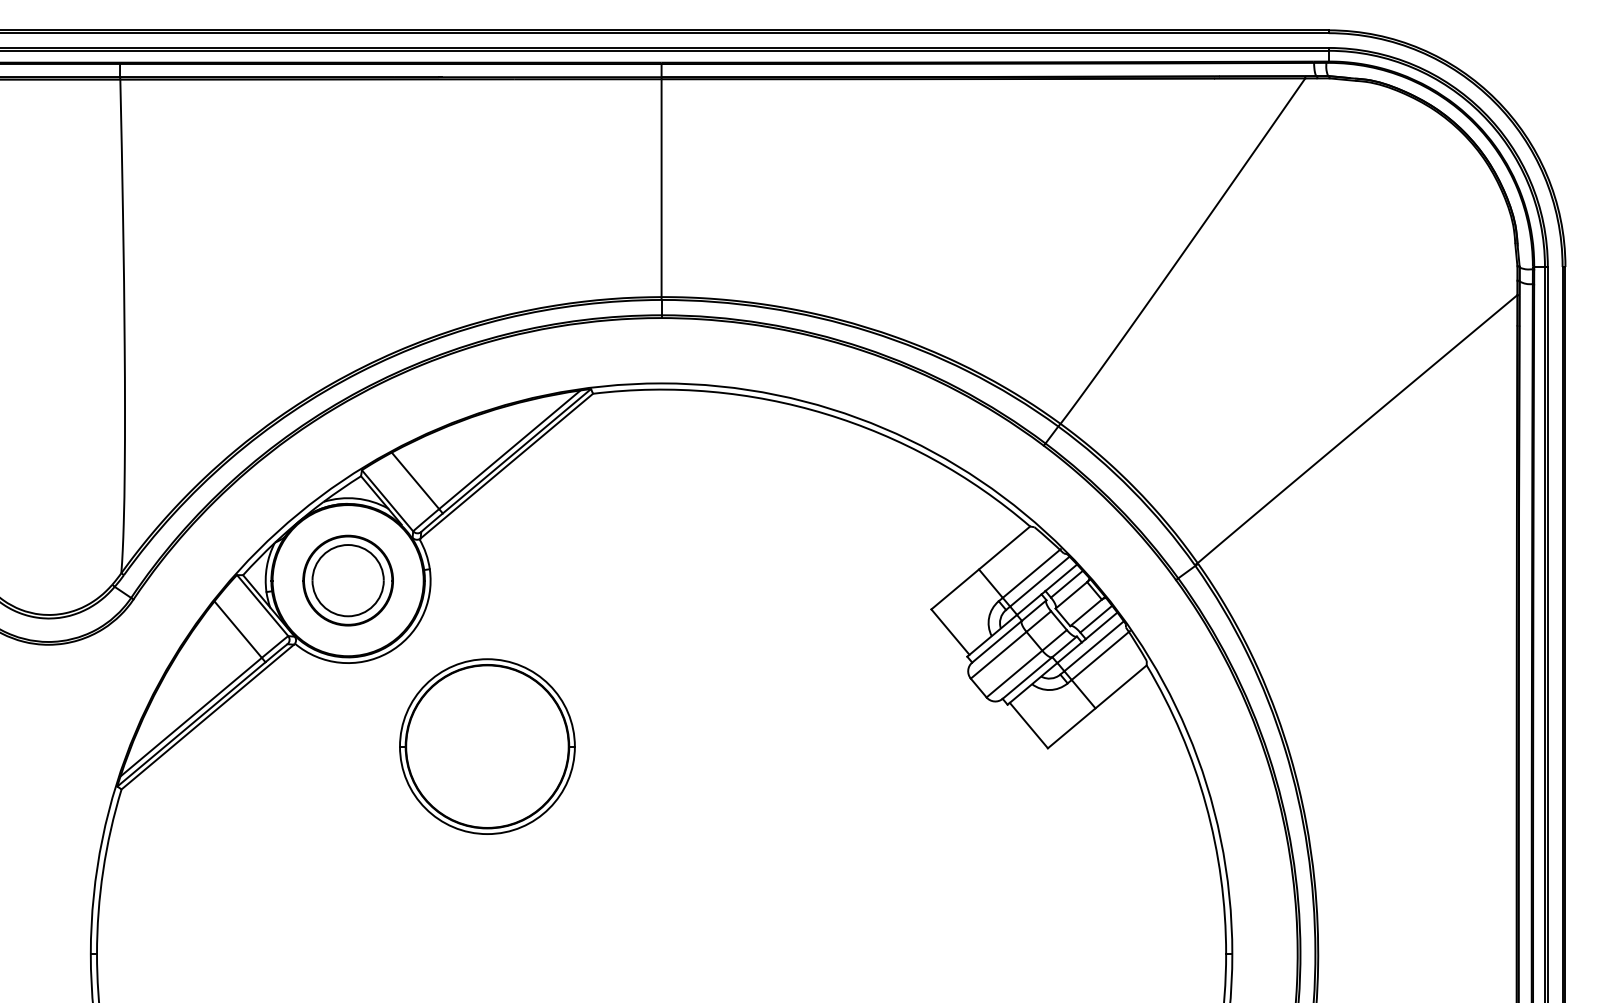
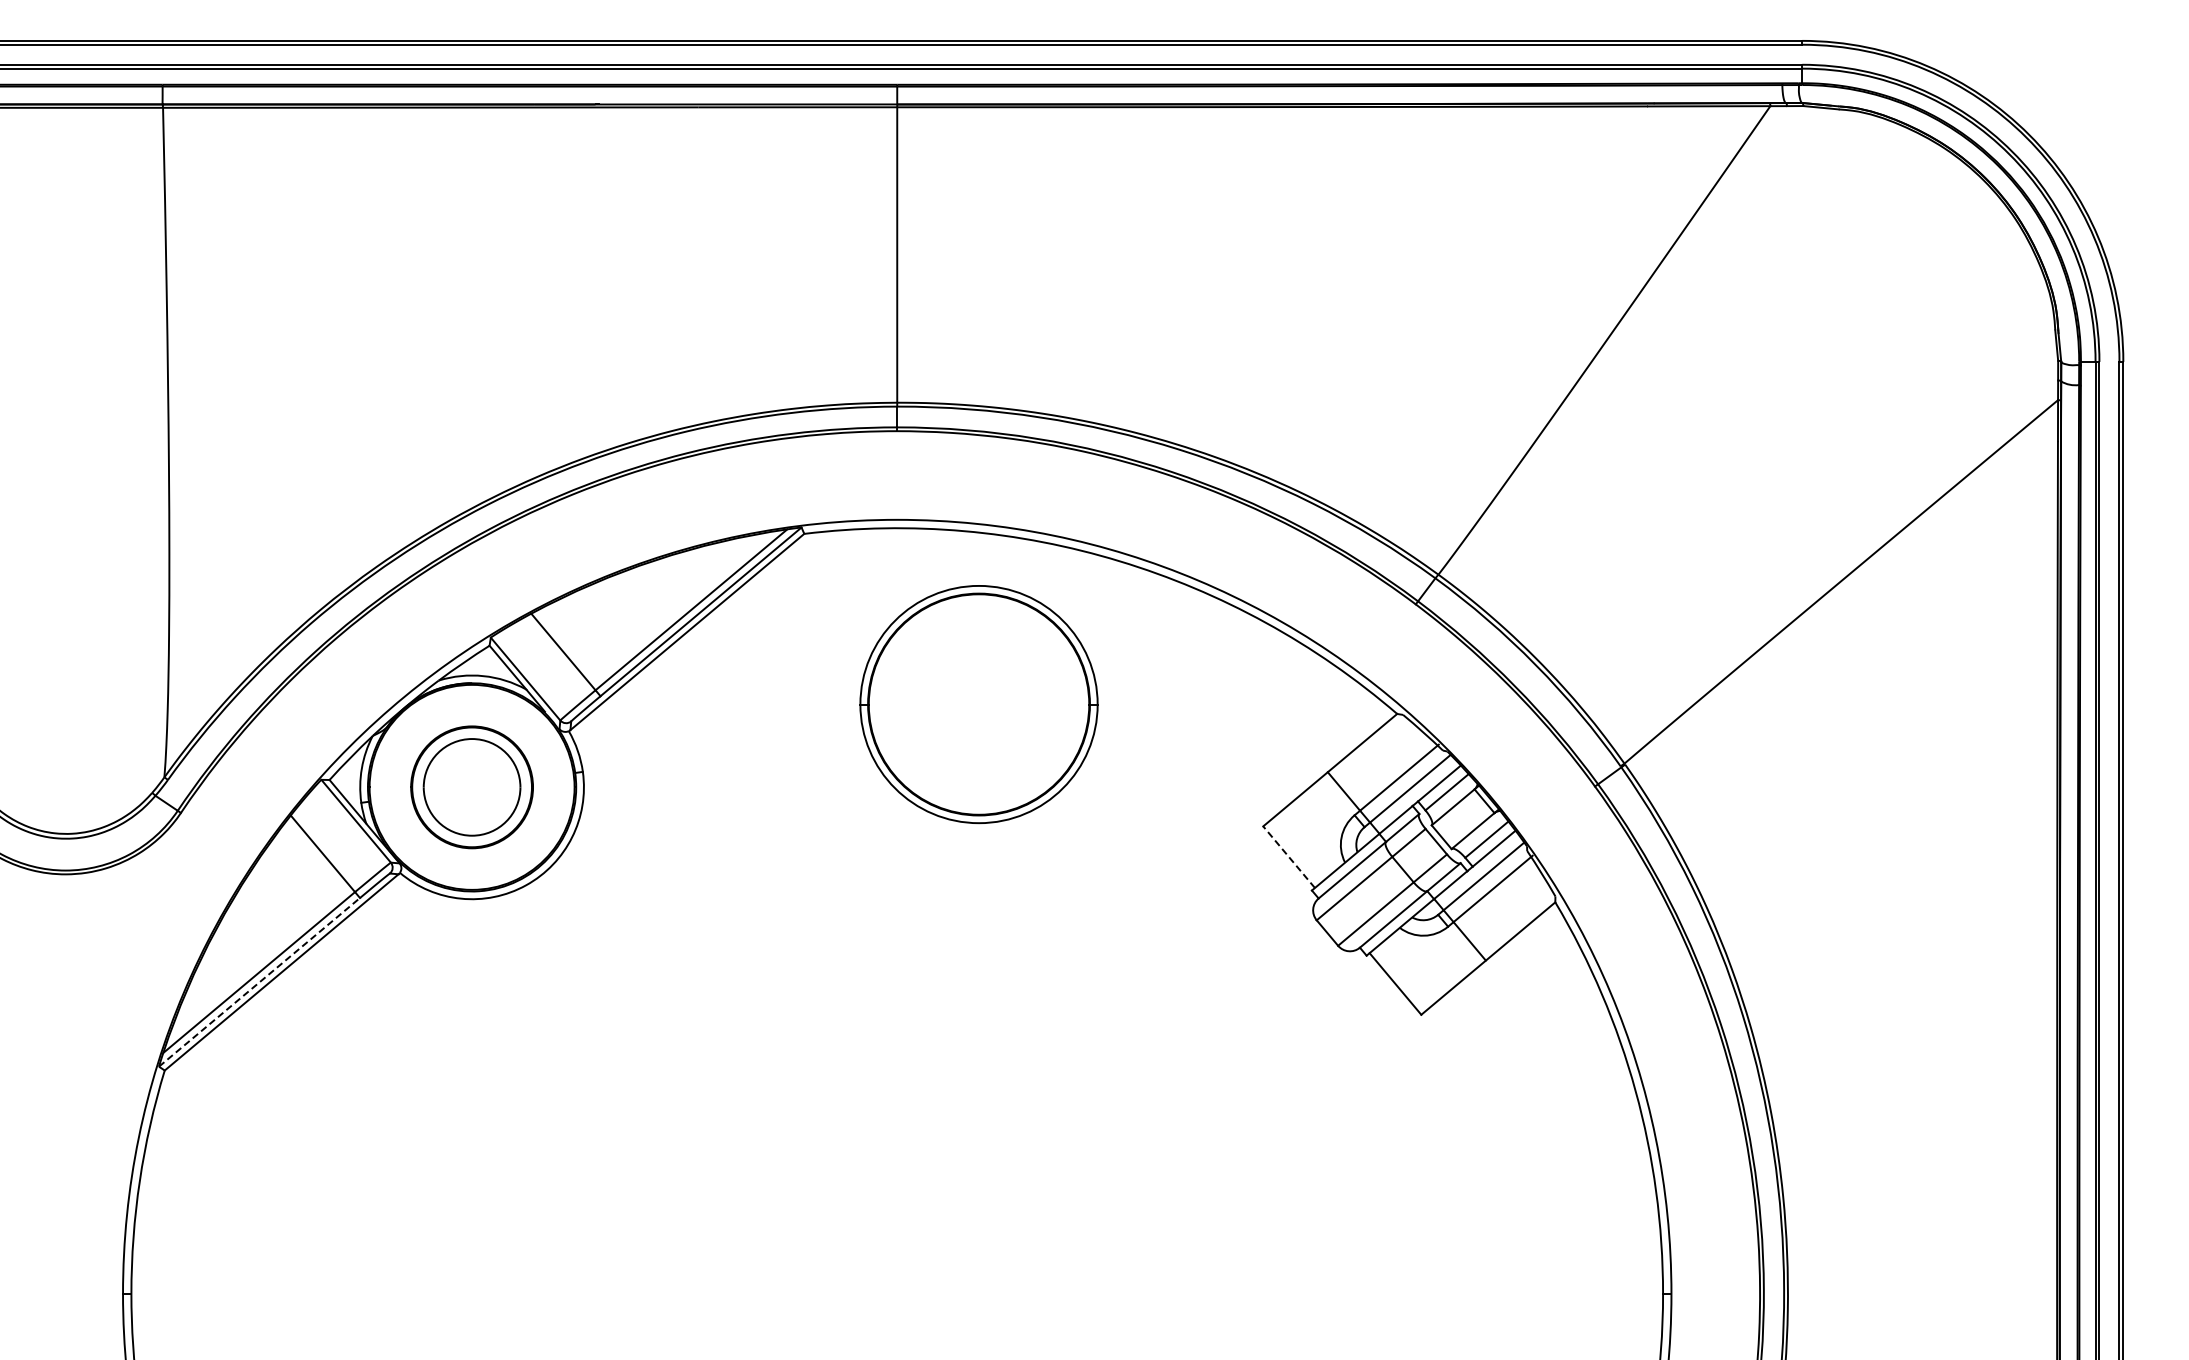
line: (950, 631) -> (1288, 856), solid -> dashed
line: (191, 724) -> (259, 982), solid -> dashed
part: (487, 746) -> (978, 704), moved

